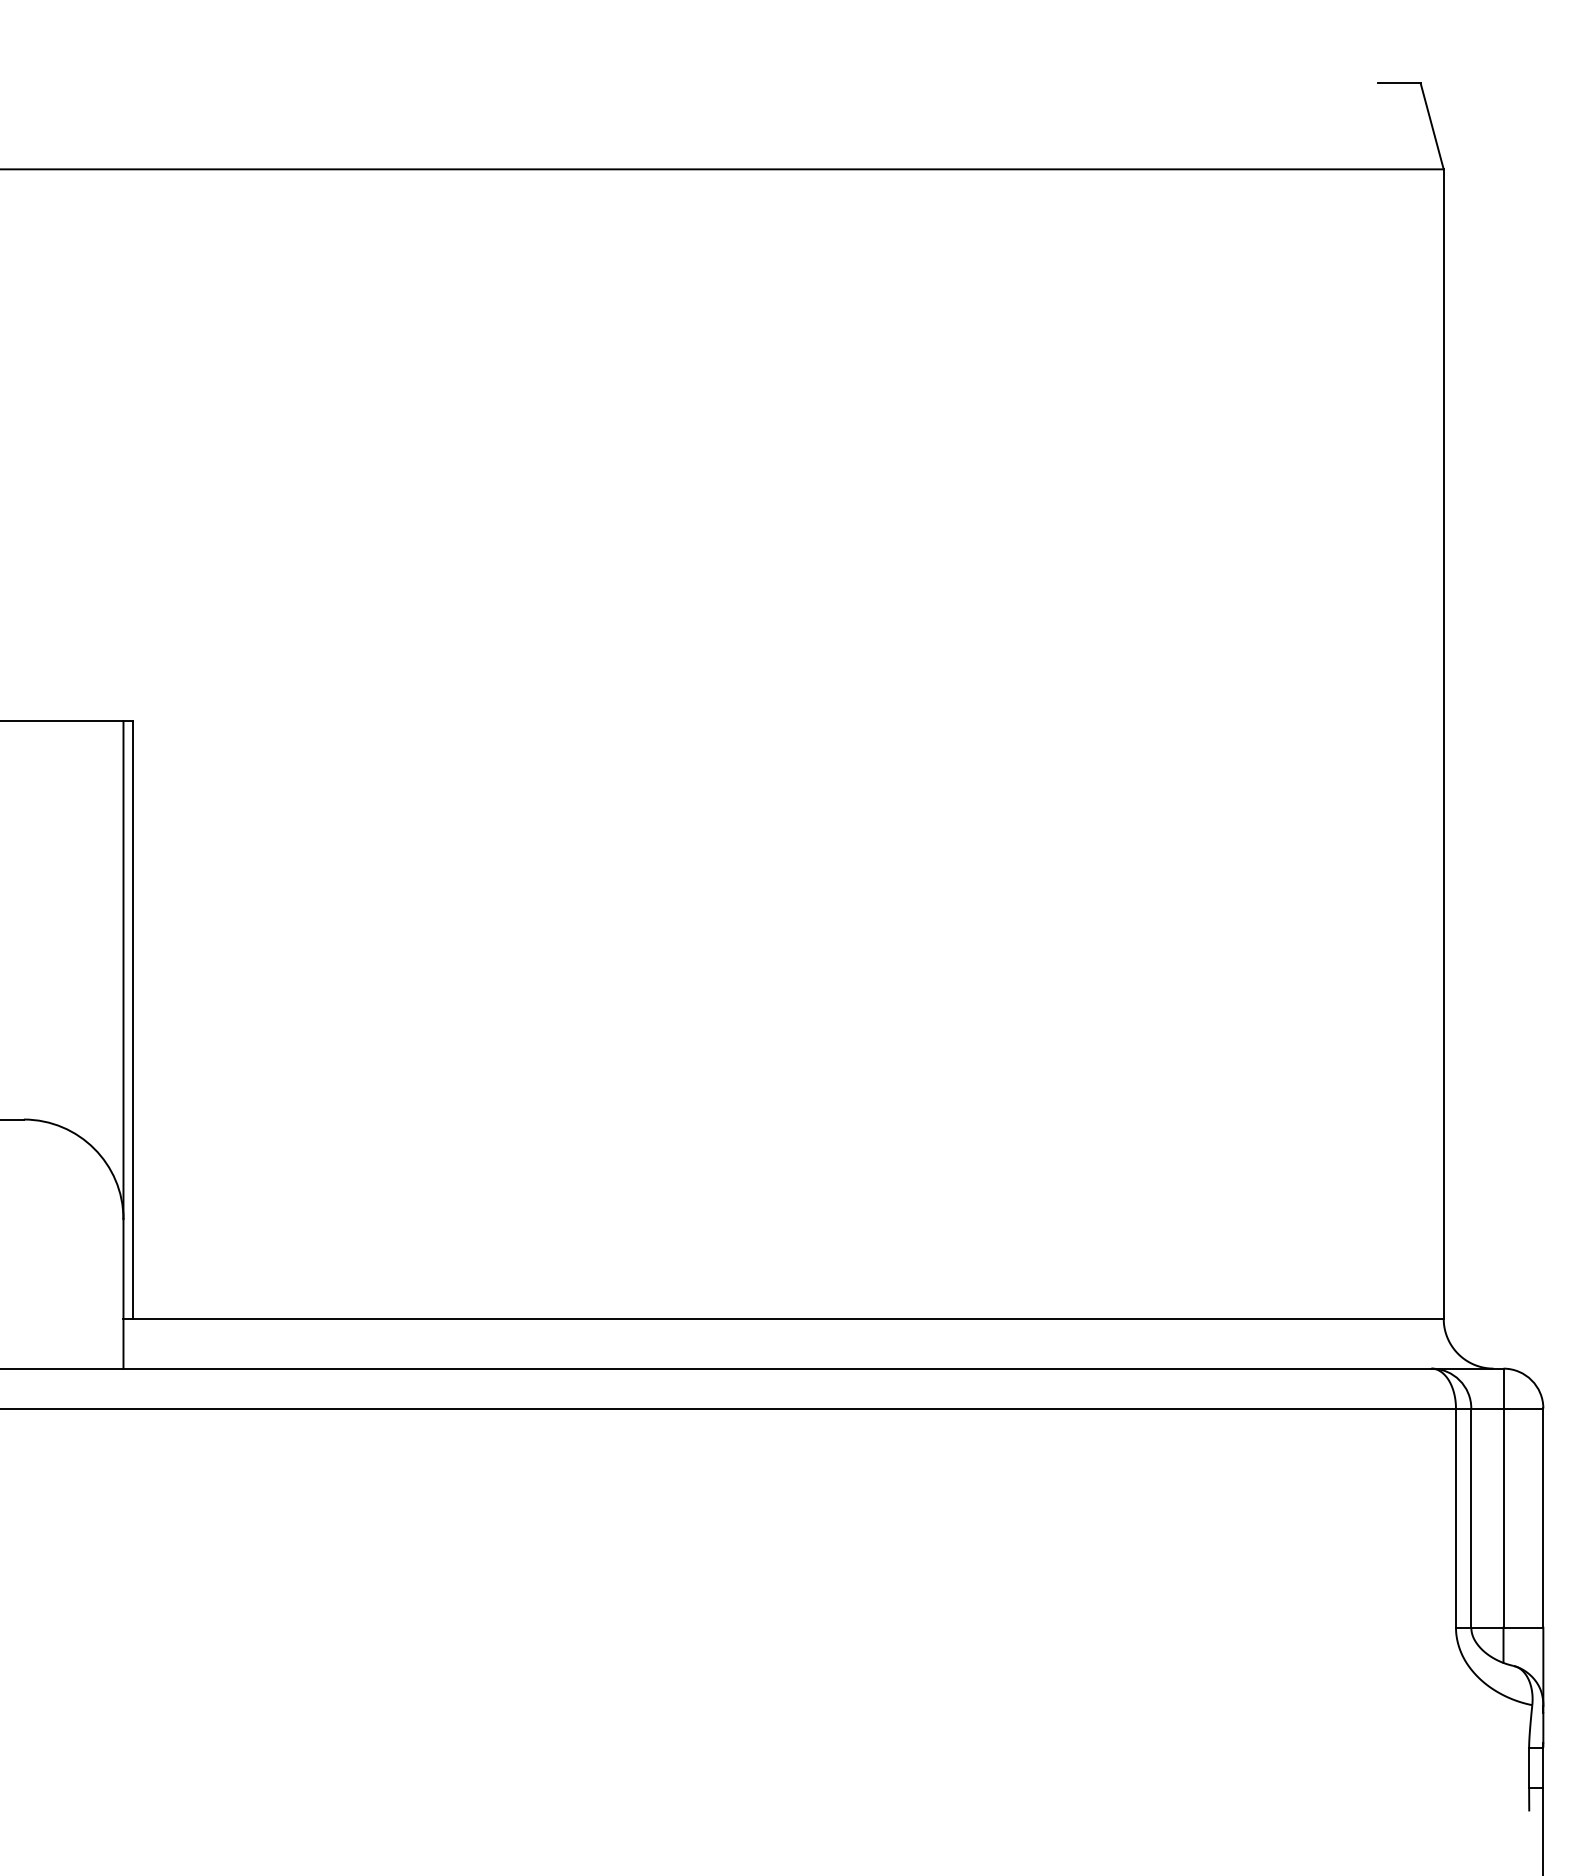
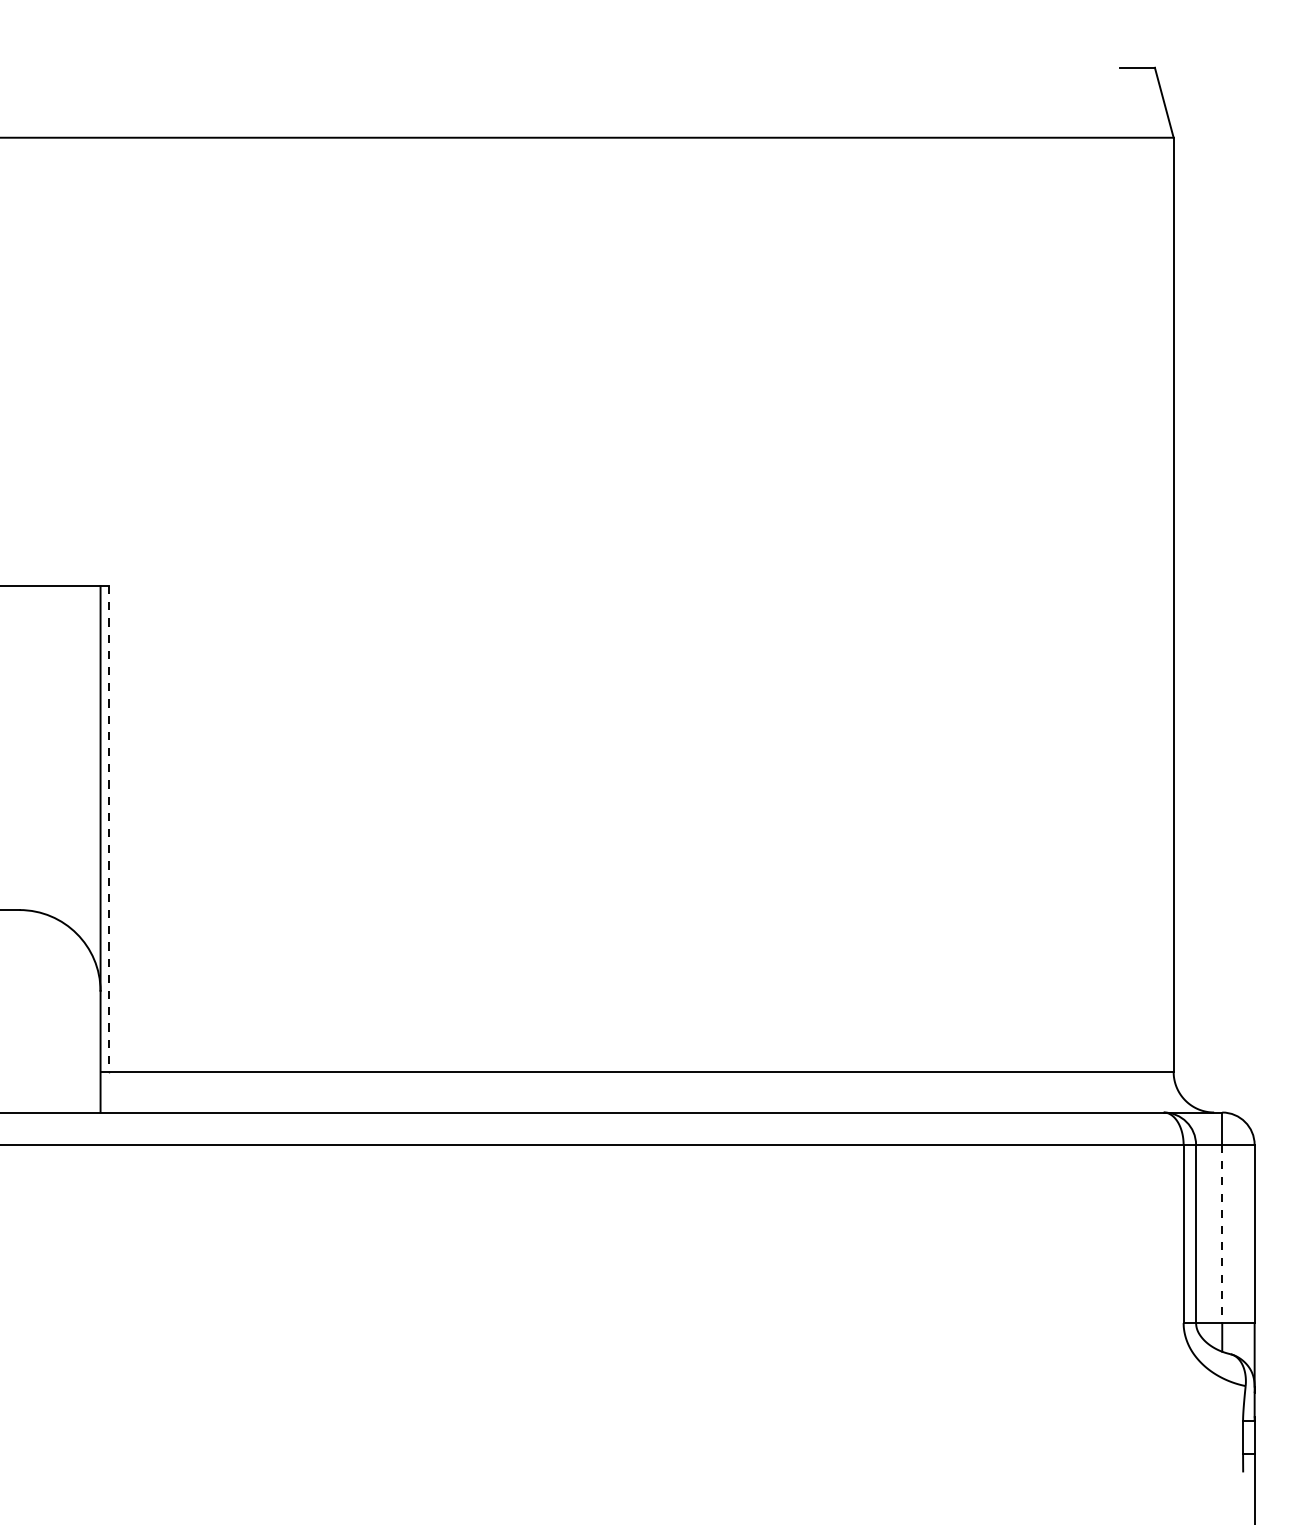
line: (133, 1020) -> (108, 829), solid -> dashed
line: (1503, 1518) -> (1222, 1234), solid -> dashed

